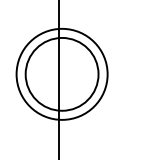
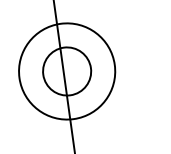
circle: (61, 74) -> (66, 71), size x0.62

